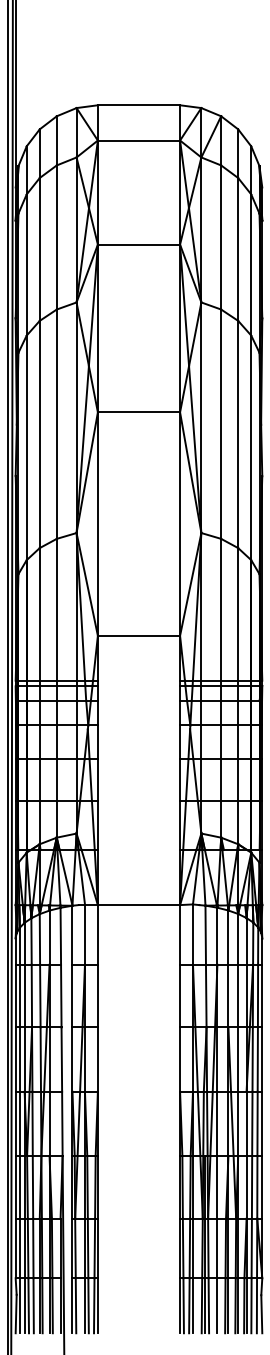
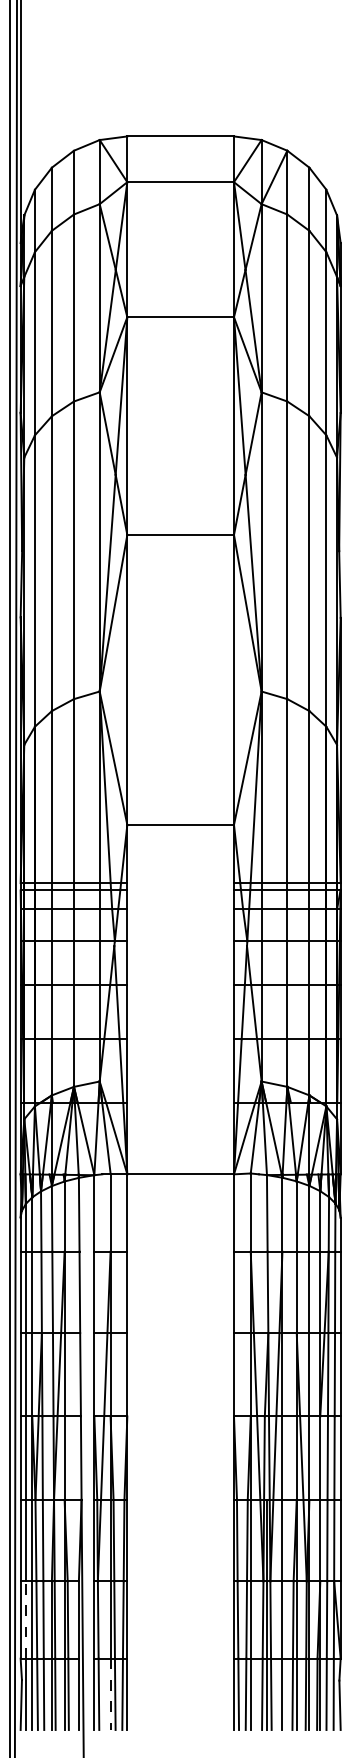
line: (19, 1248) -> (25, 1619), solid -> dashed
line: (84, 1305) -> (110, 1694), solid -> dashed

